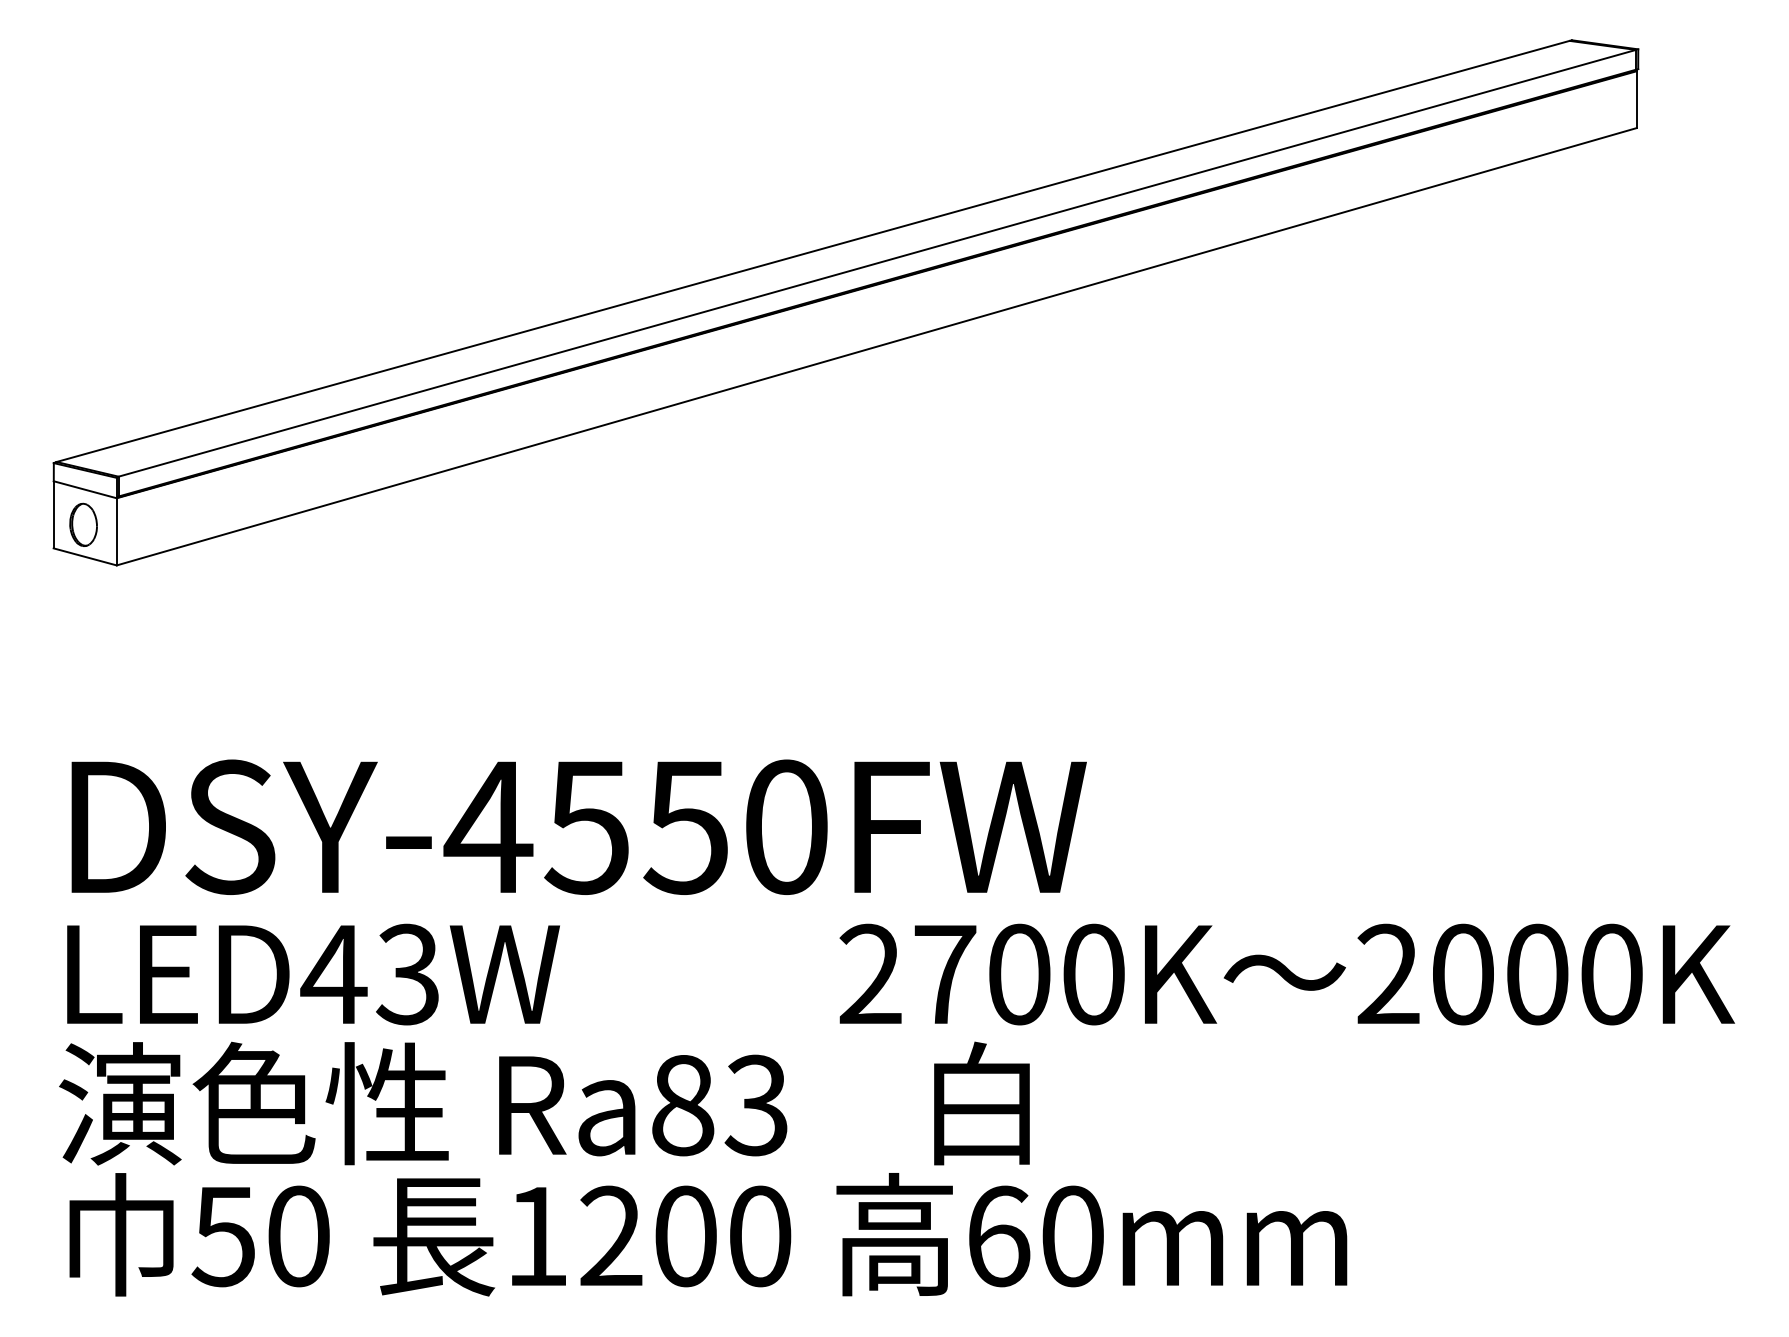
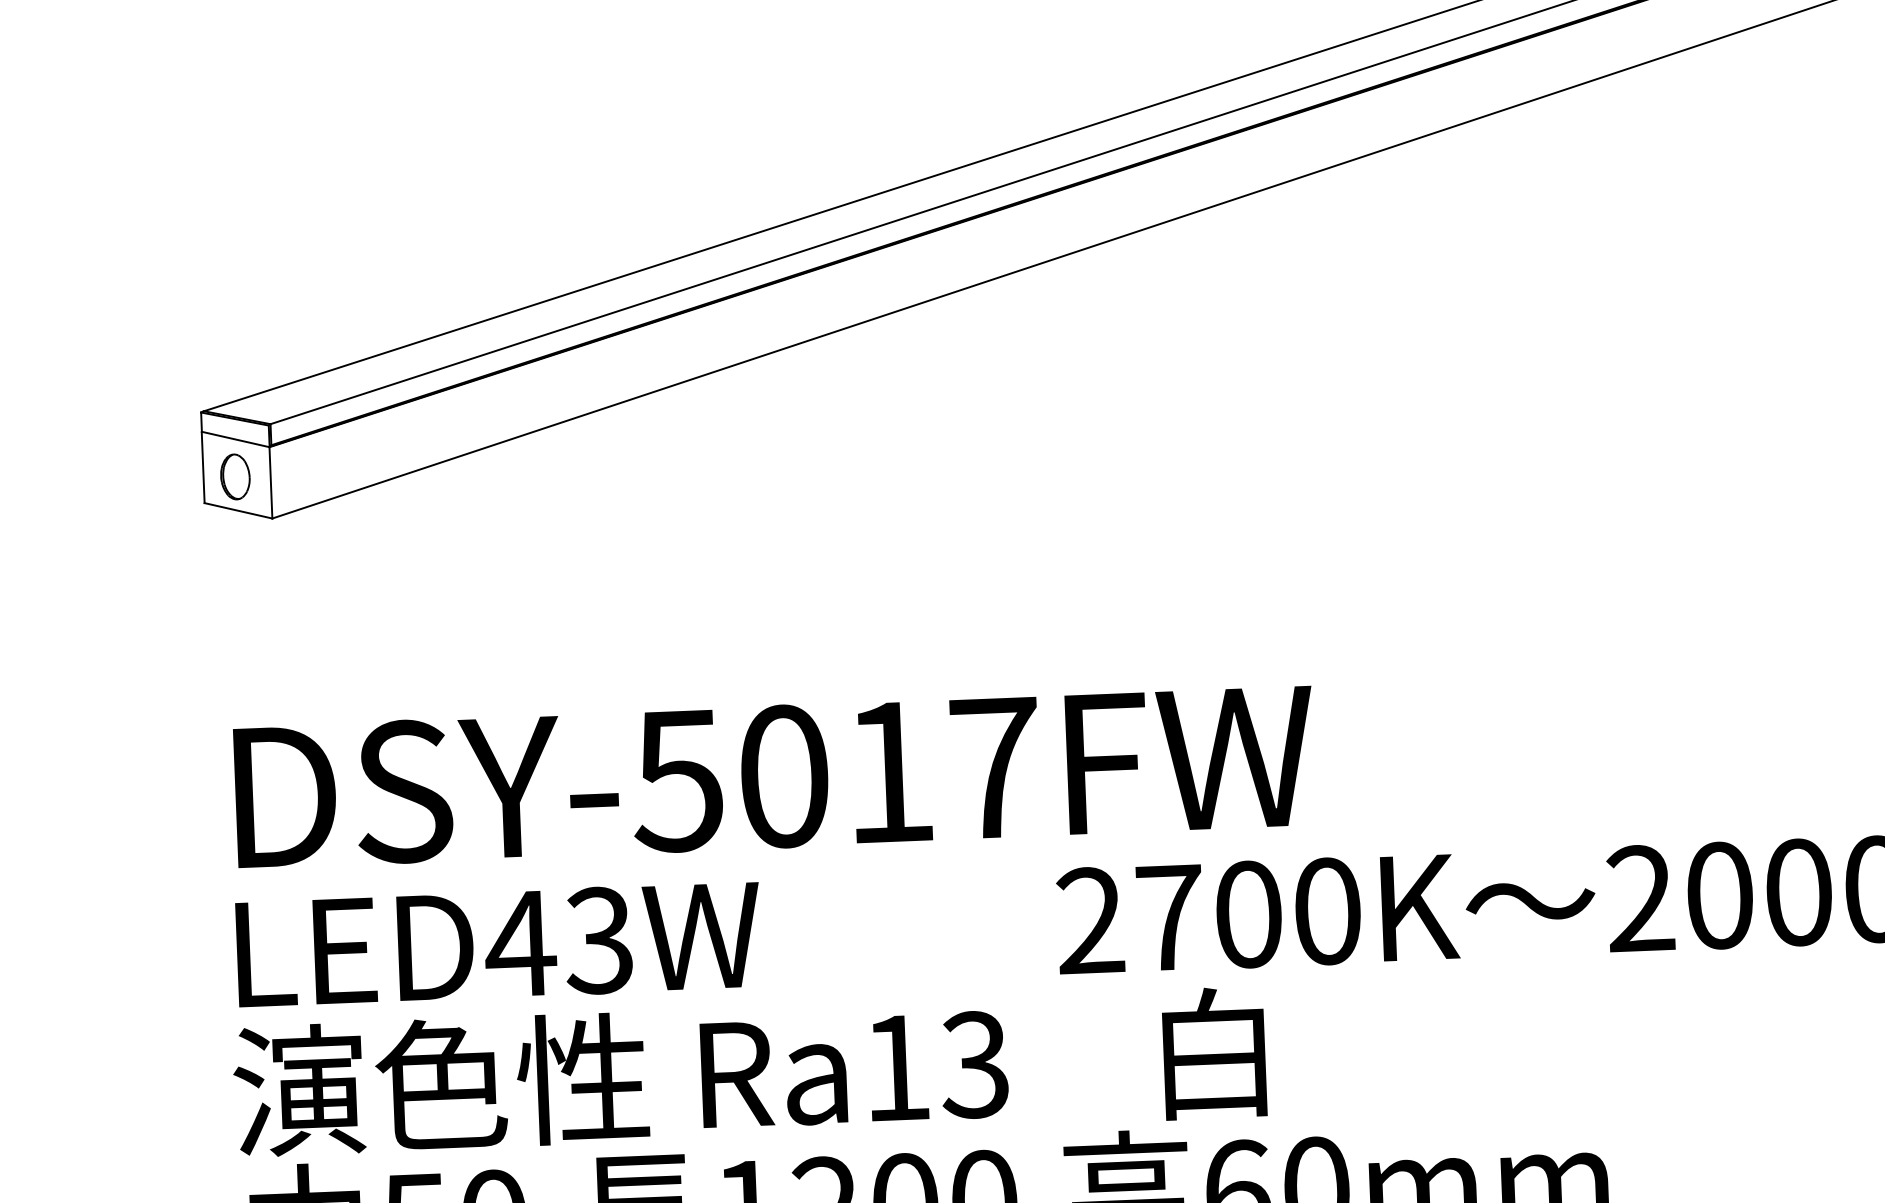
text: (635, 826) -> (834, 773), DSY-4550FW -> DSY-5017FW
text: (683, 1105) -> (897, 1068), Ra83 -> Ra13

